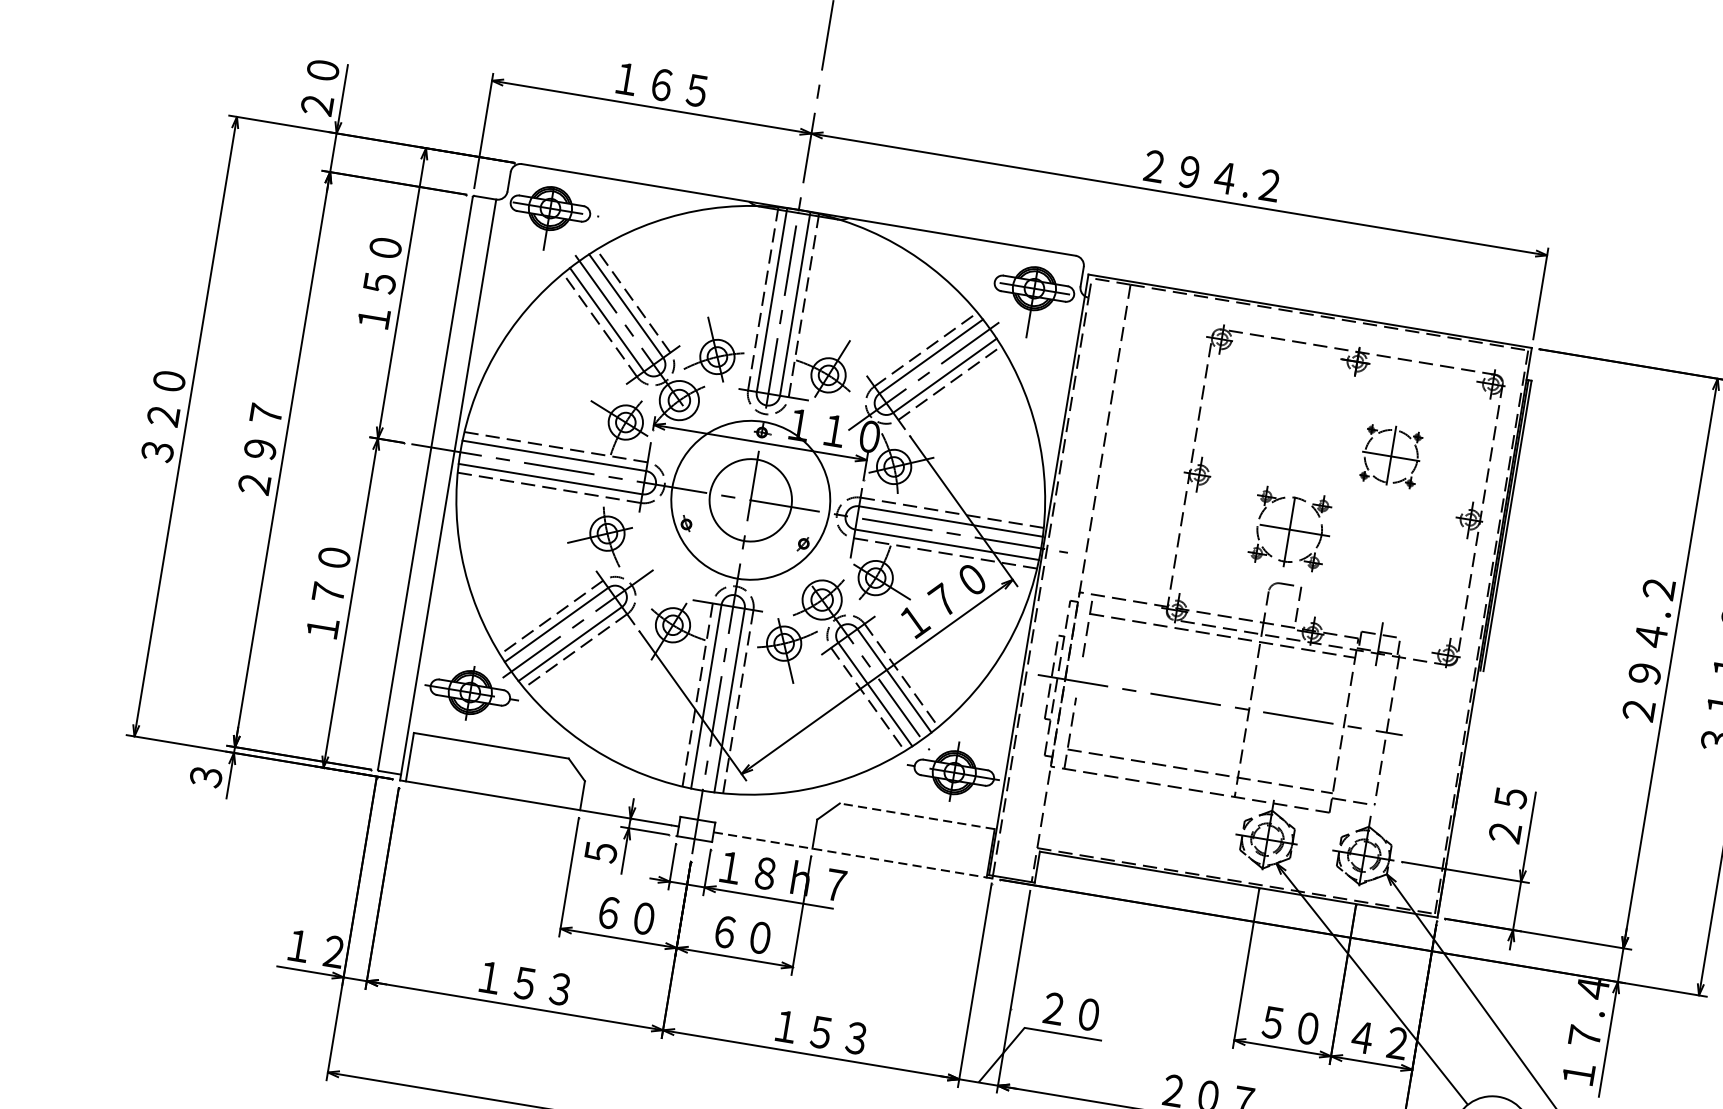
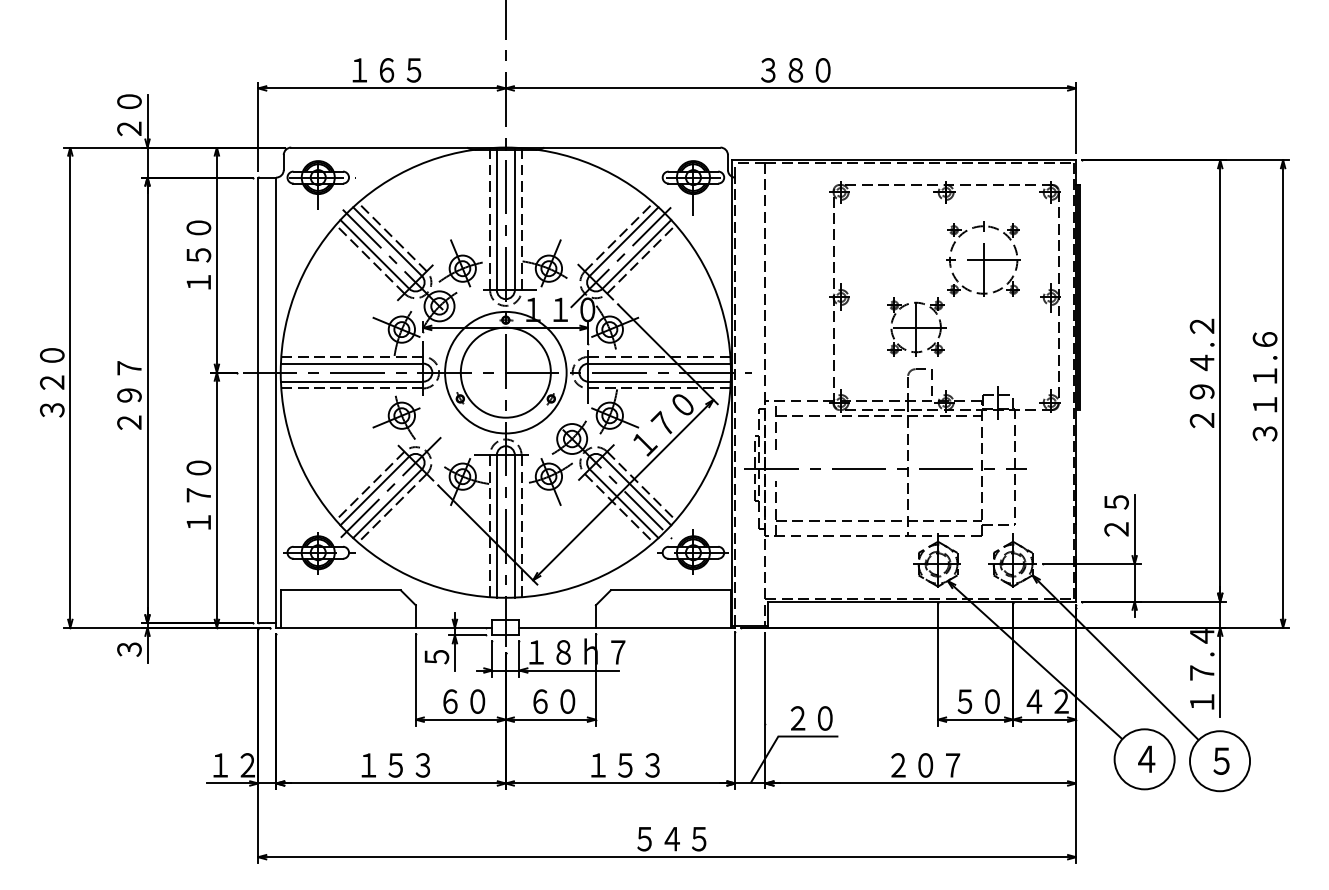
text: (1212, 176) -> (813, 70), ２９４.２ -> ３８０
part: (1391, 455) -> (983, 258), size x1.67
circle: (750, 500) -> (505, 372), size x1.43
line: (916, 816) -> (670, 590), dashed -> solid
line: (851, 854) -> (626, 627), dashed -> solid

